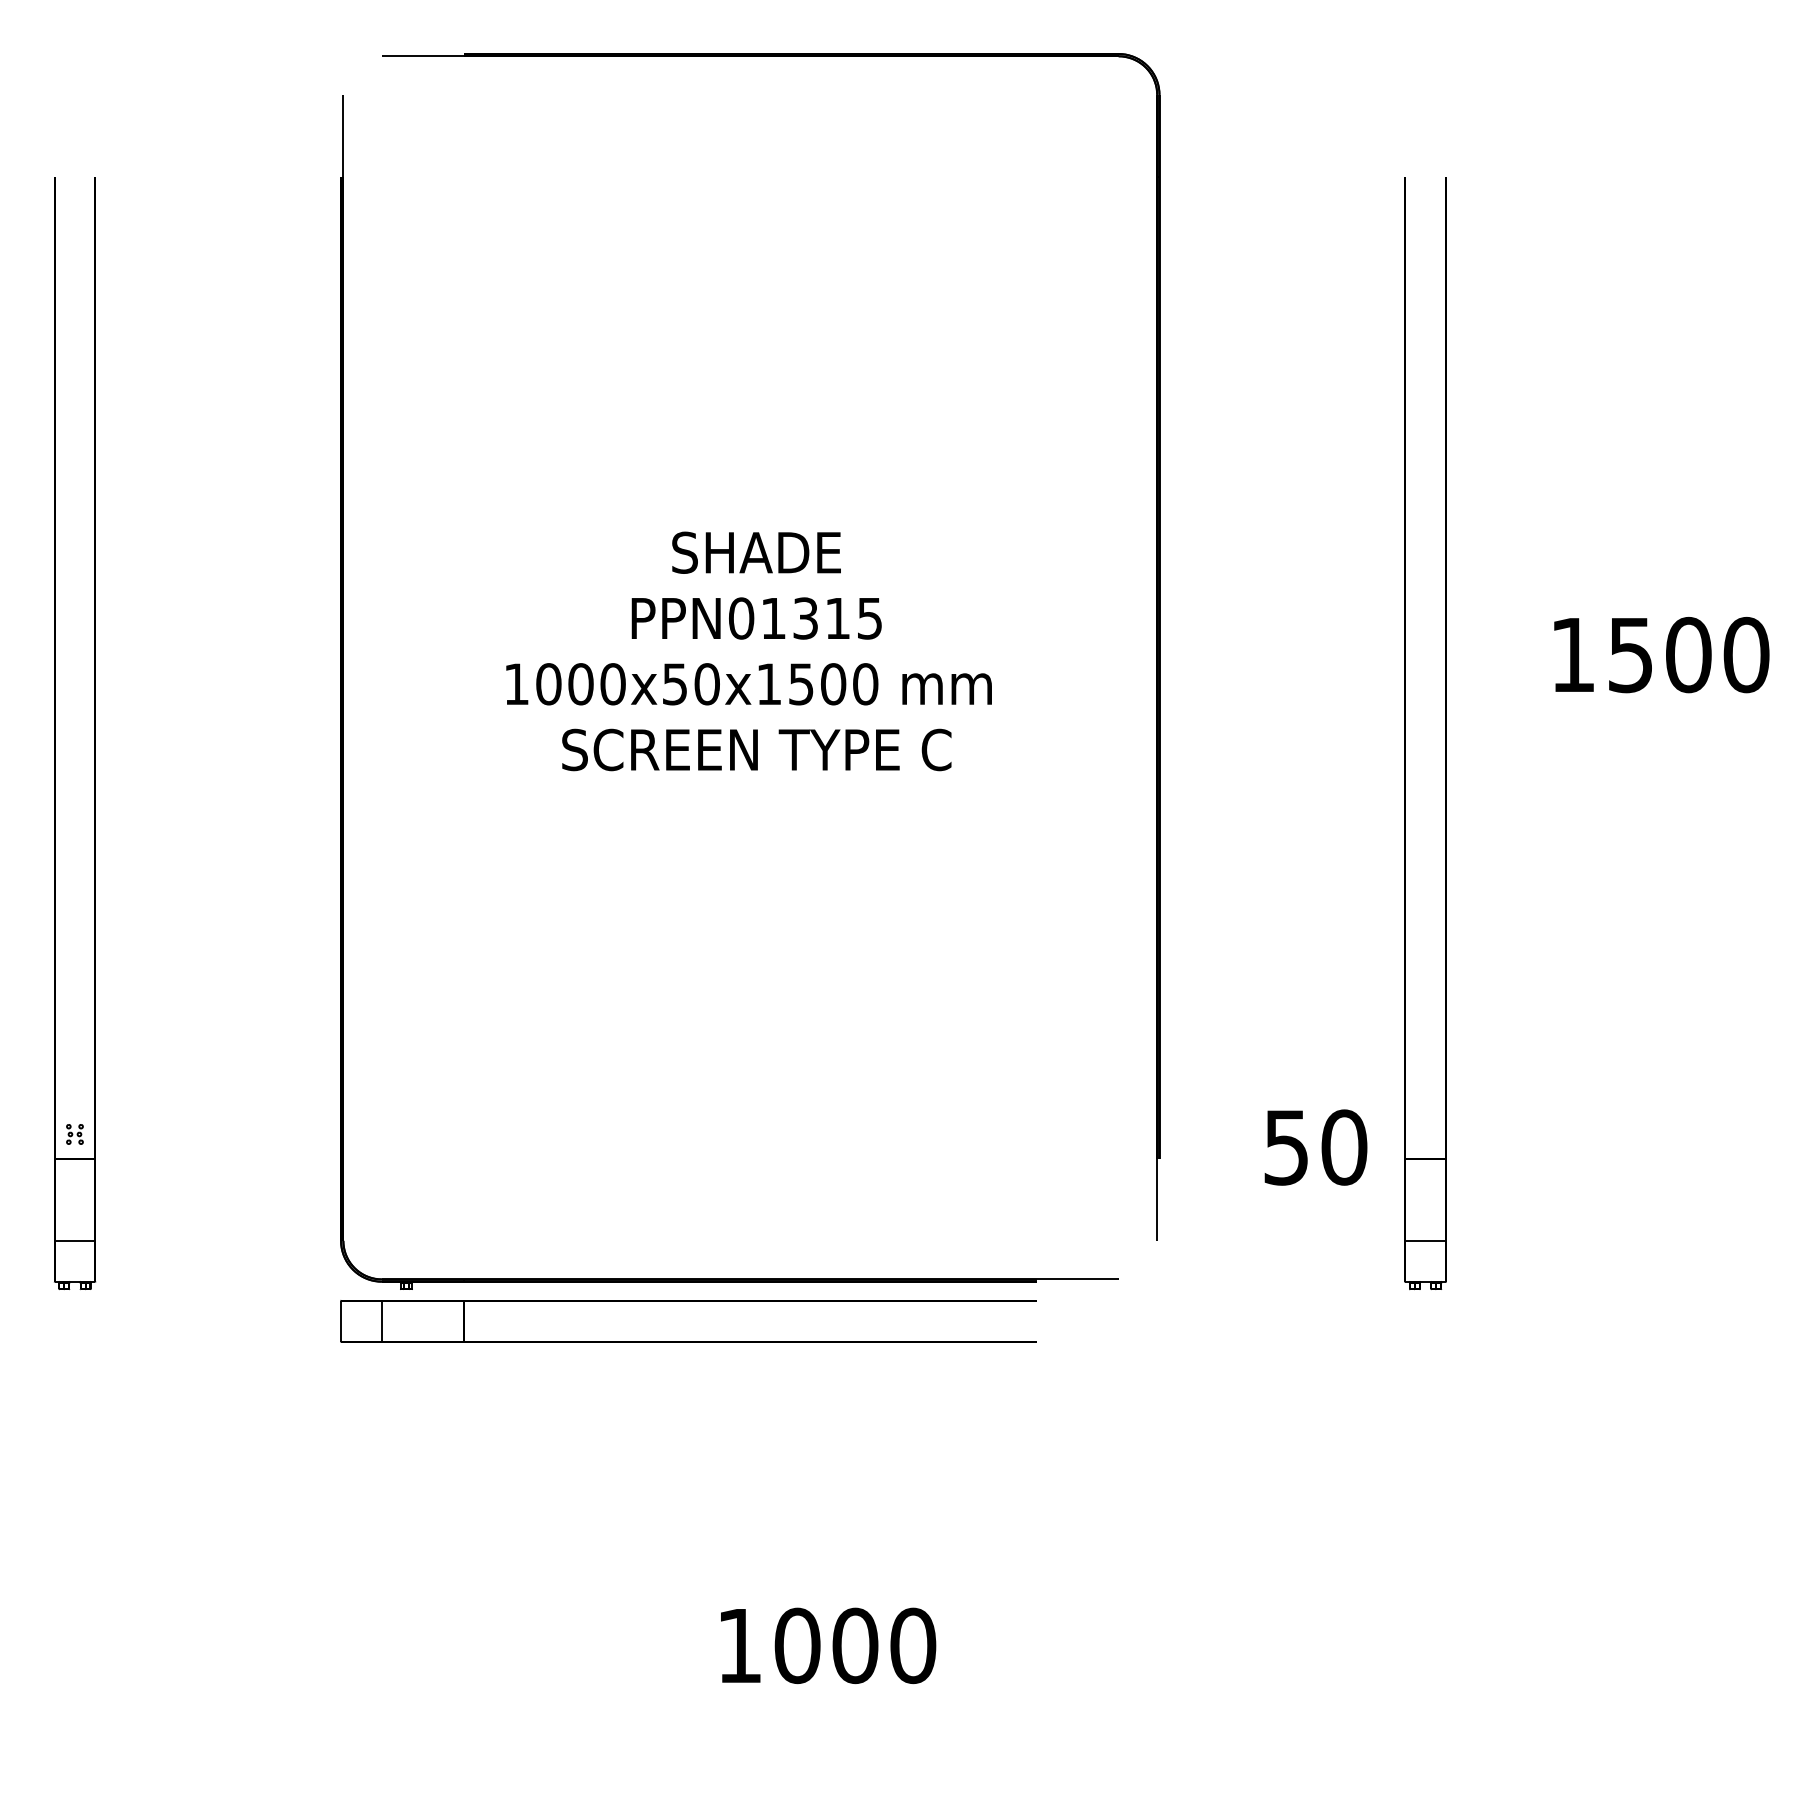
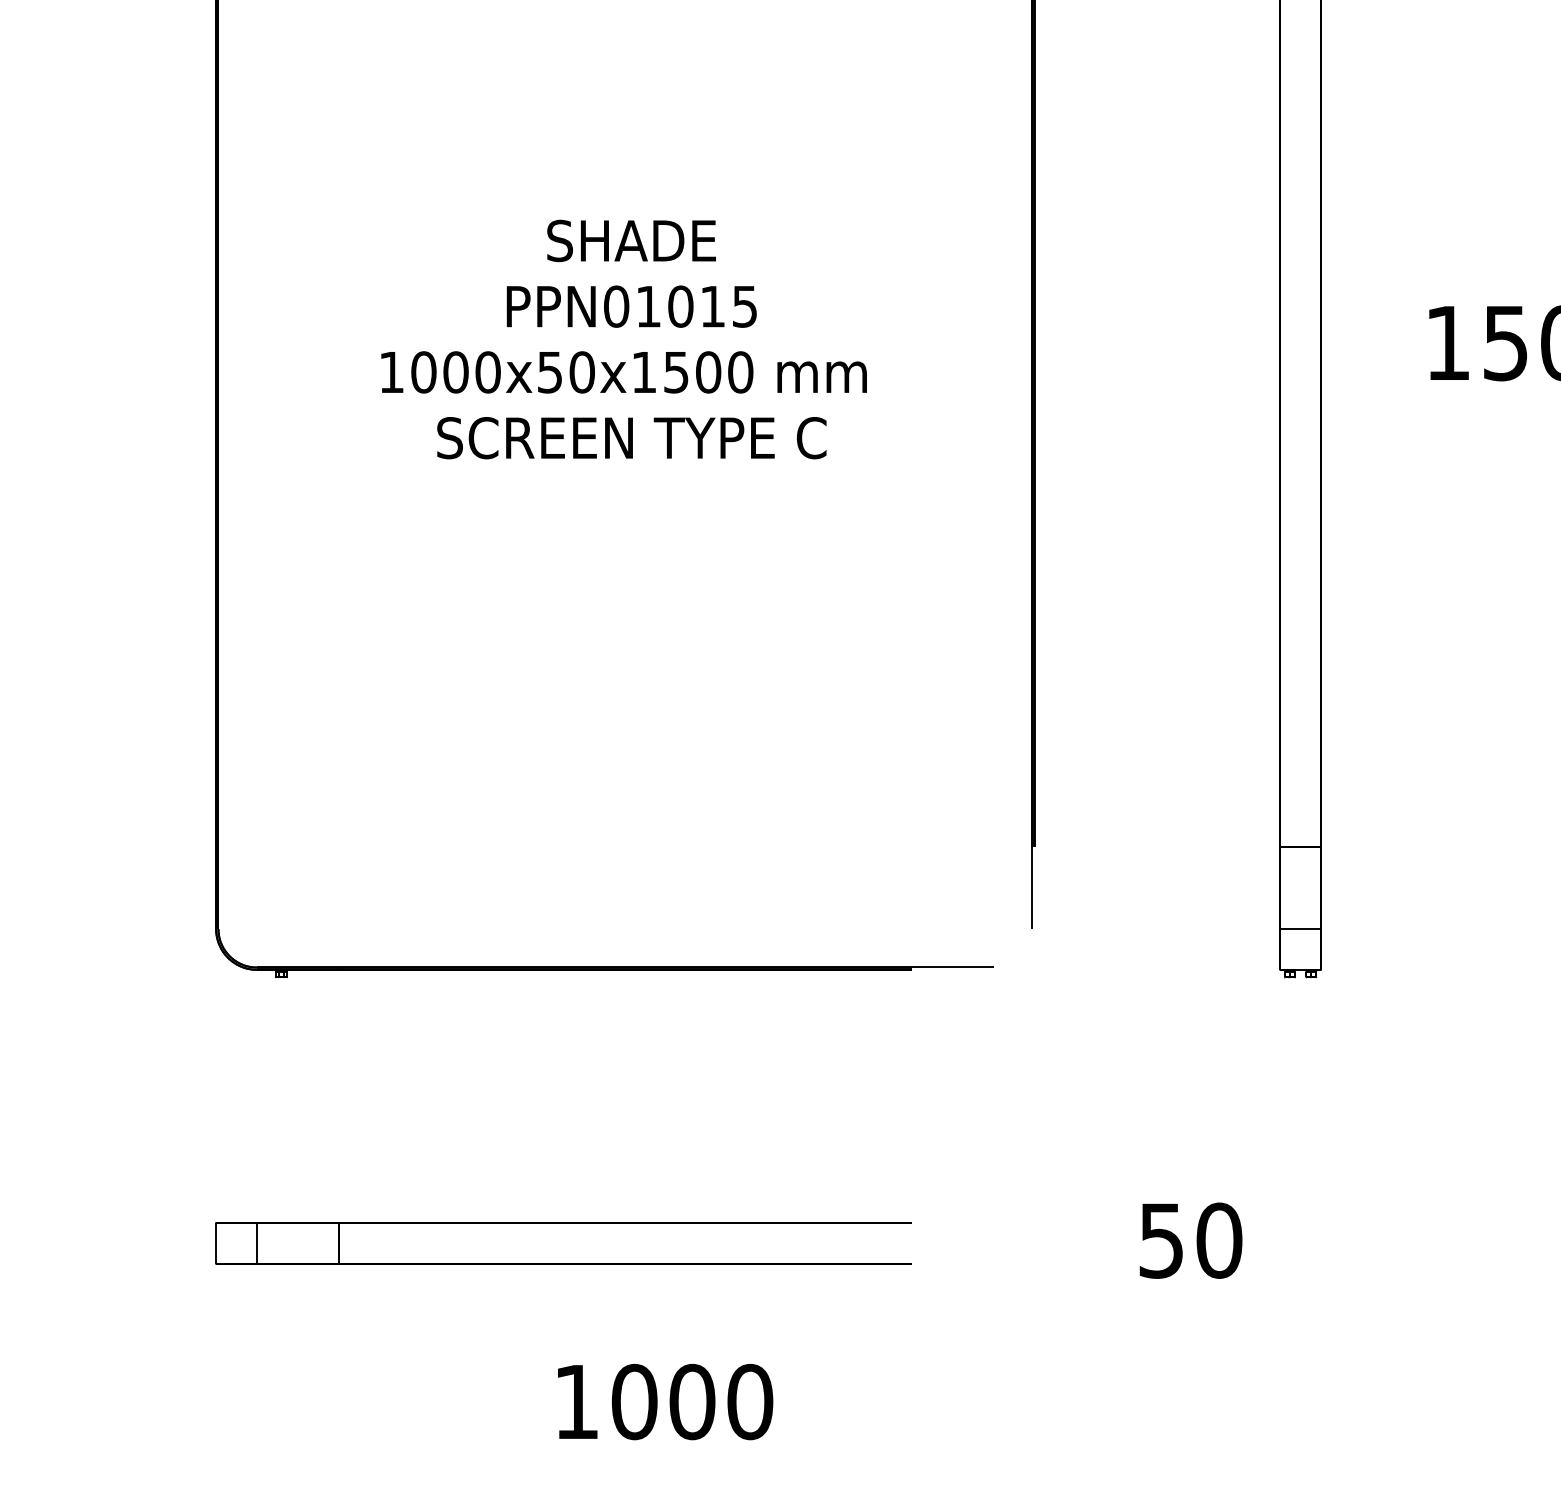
text: (805, 618) -> (680, 306), PPN01315 -> PPN01015
text: (1315, 1147) -> (1190, 1240), moved
part: (688, 1301) -> (563, 1223), moved
text: (828, 1645) -> (665, 1401), moved

